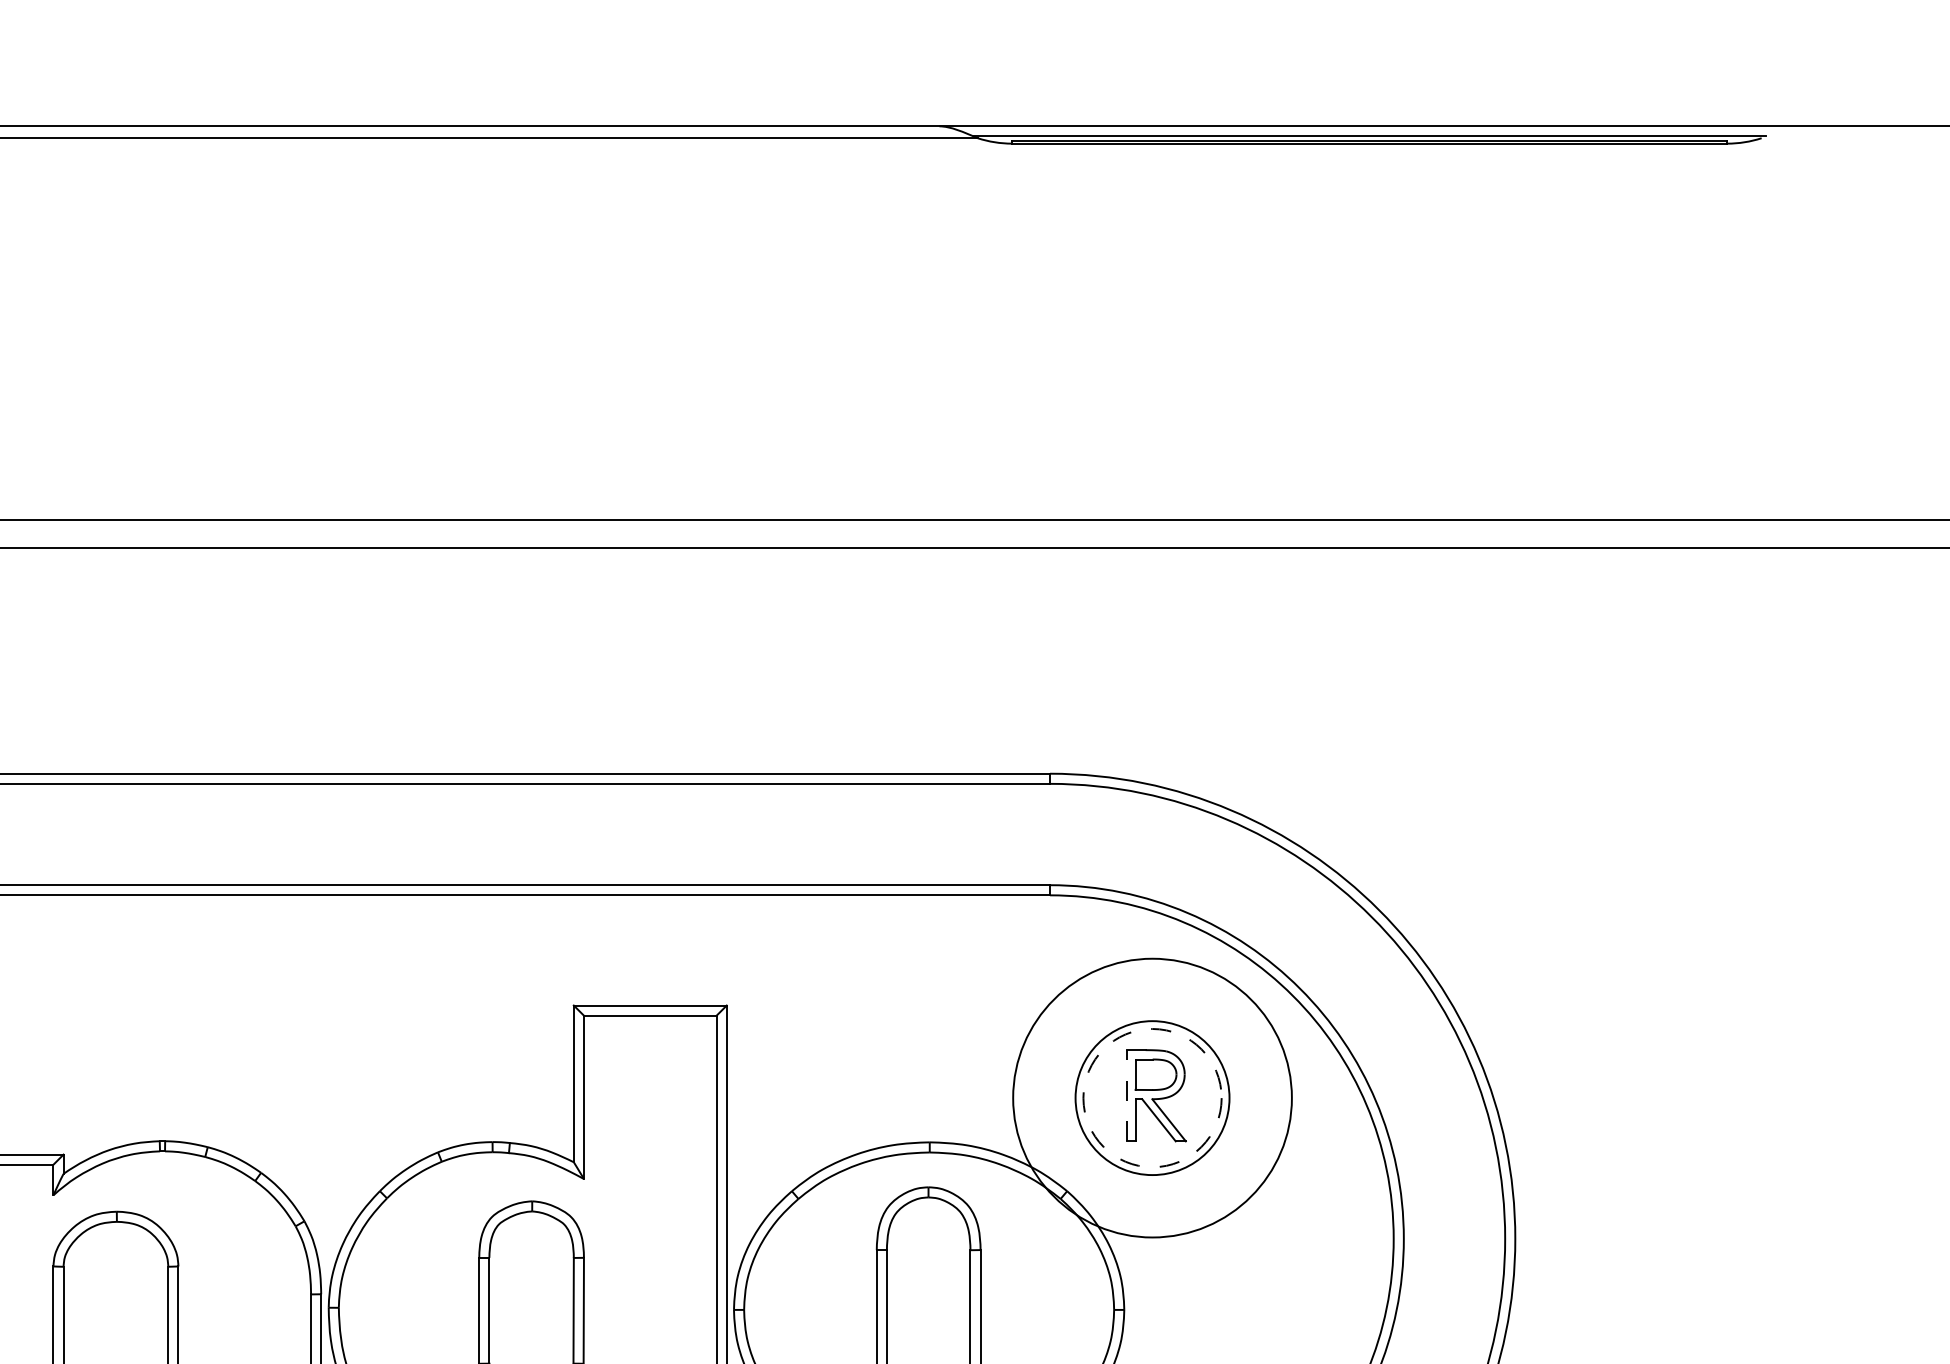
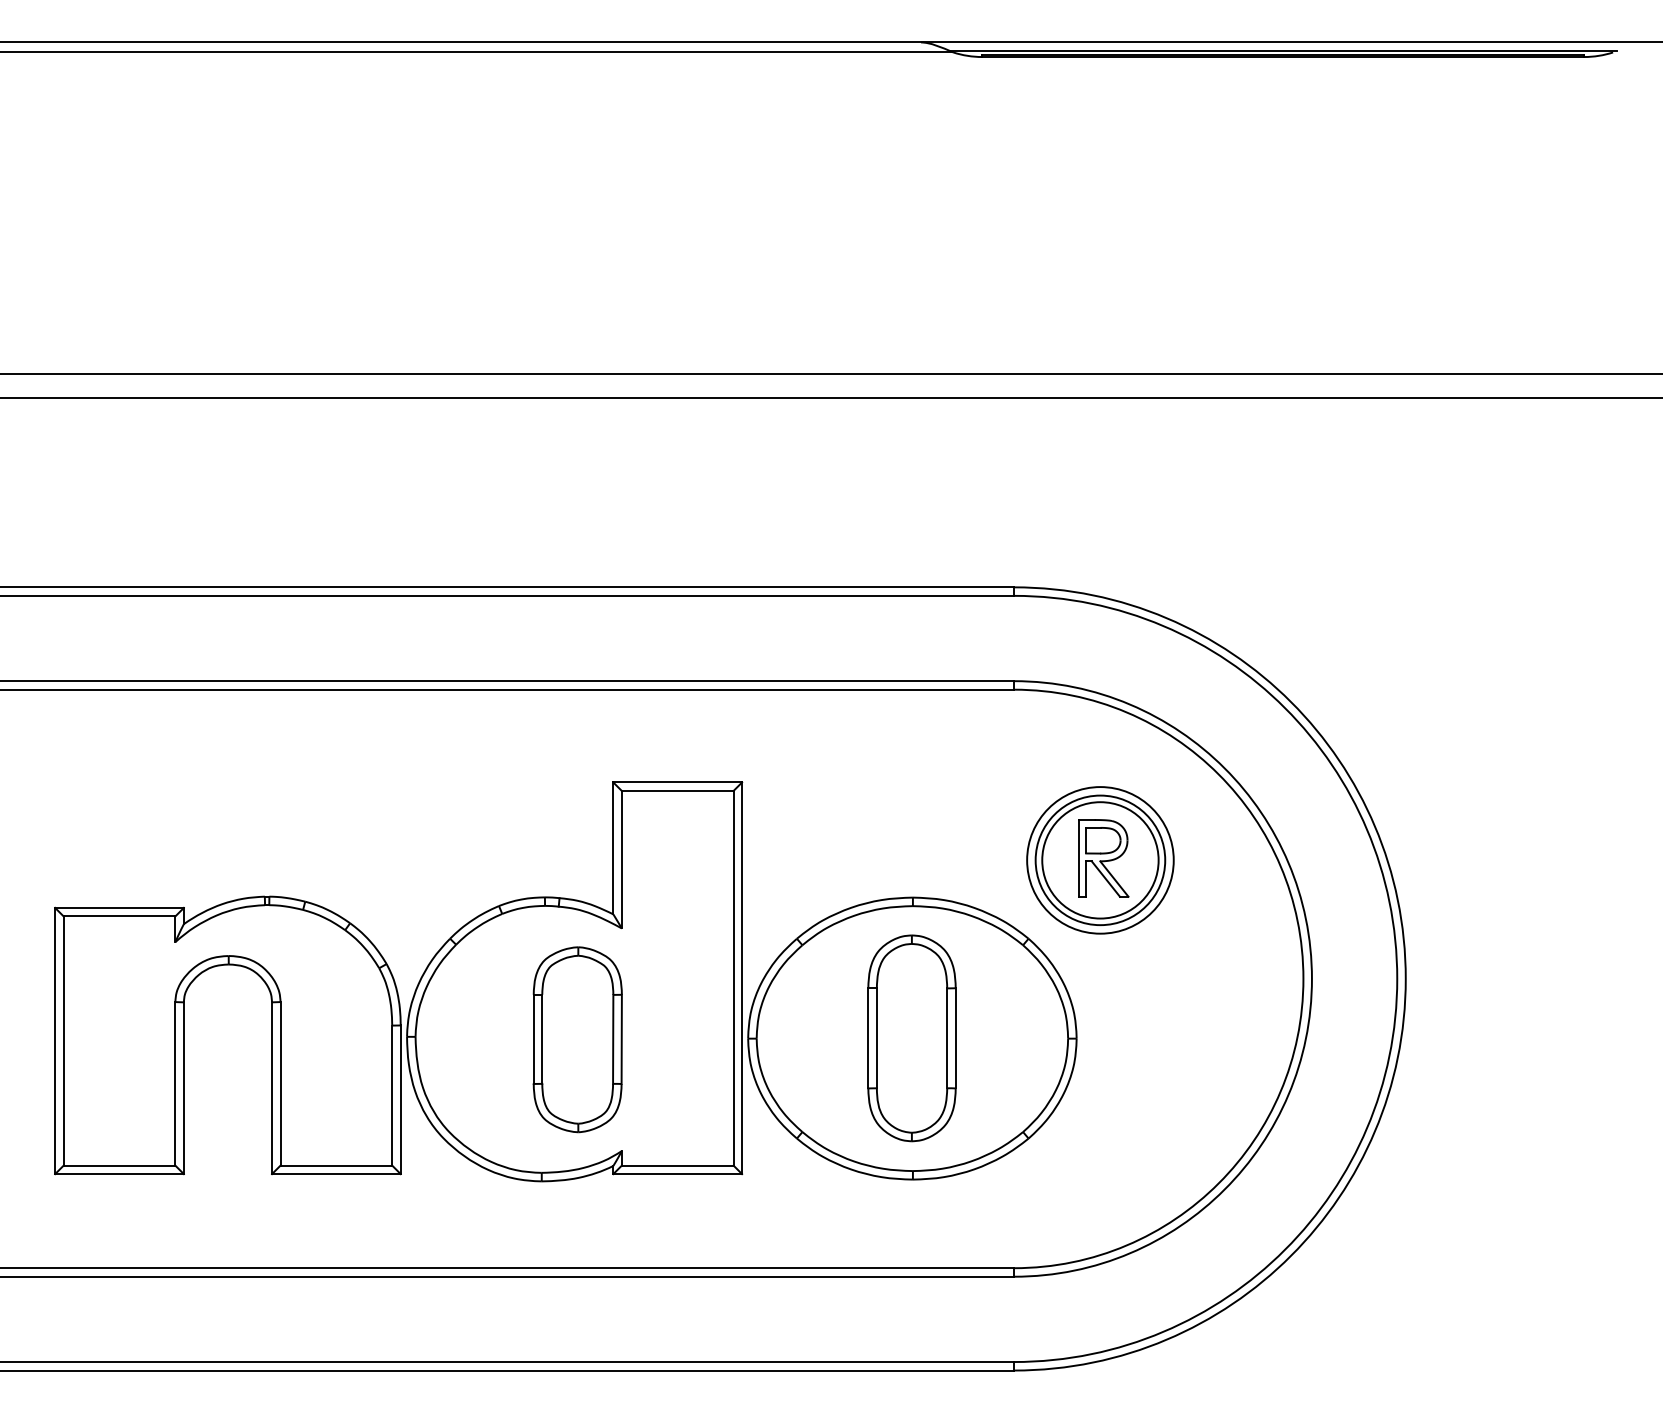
line: (1127, 1094) -> (1079, 857), dashed -> solid
circle: (1152, 1098) -> (1100, 860), dashed -> solid
circle: (1152, 1098) -> (1100, 860), size x0.62

